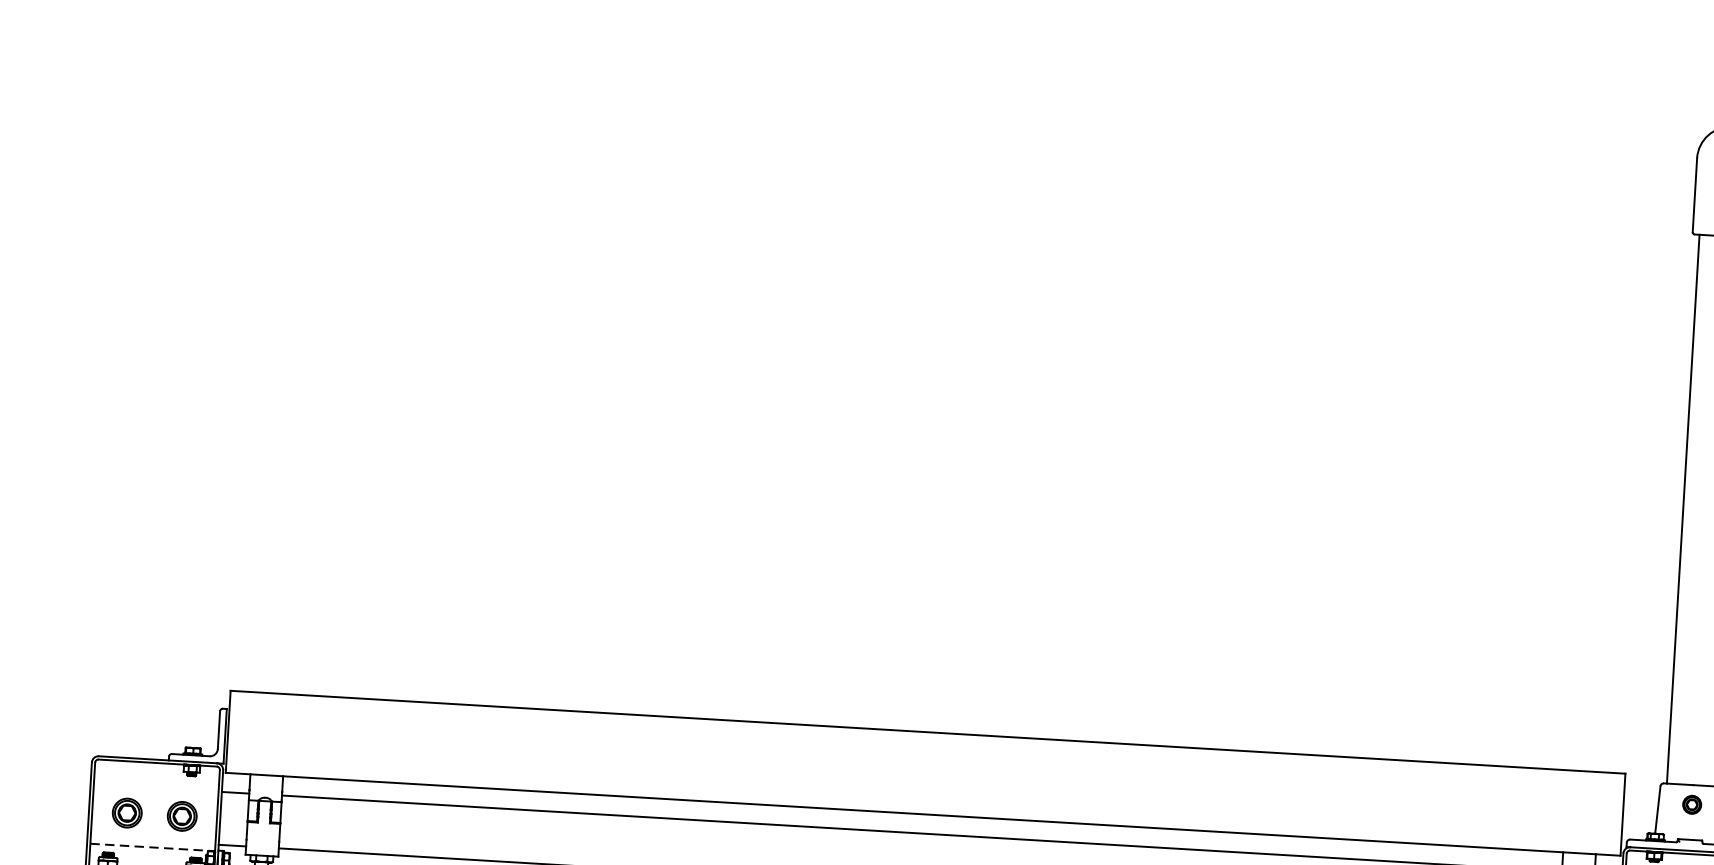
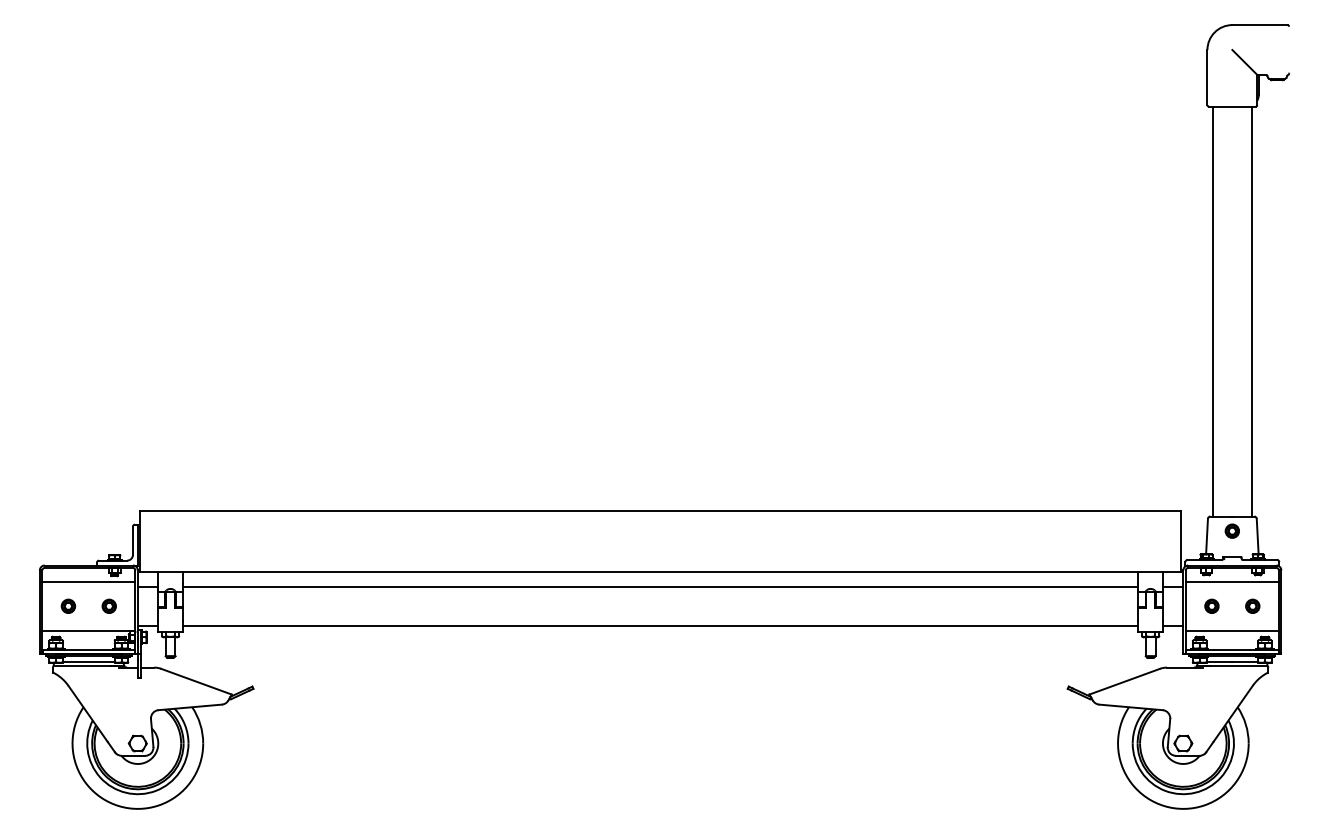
line: (156, 781) -> (88, 581), added
part: (127, 811) -> (68, 605), size x0.62
part: (181, 814) -> (108, 605), size x0.62
line: (152, 846) -> (88, 630), dashed -> solid

